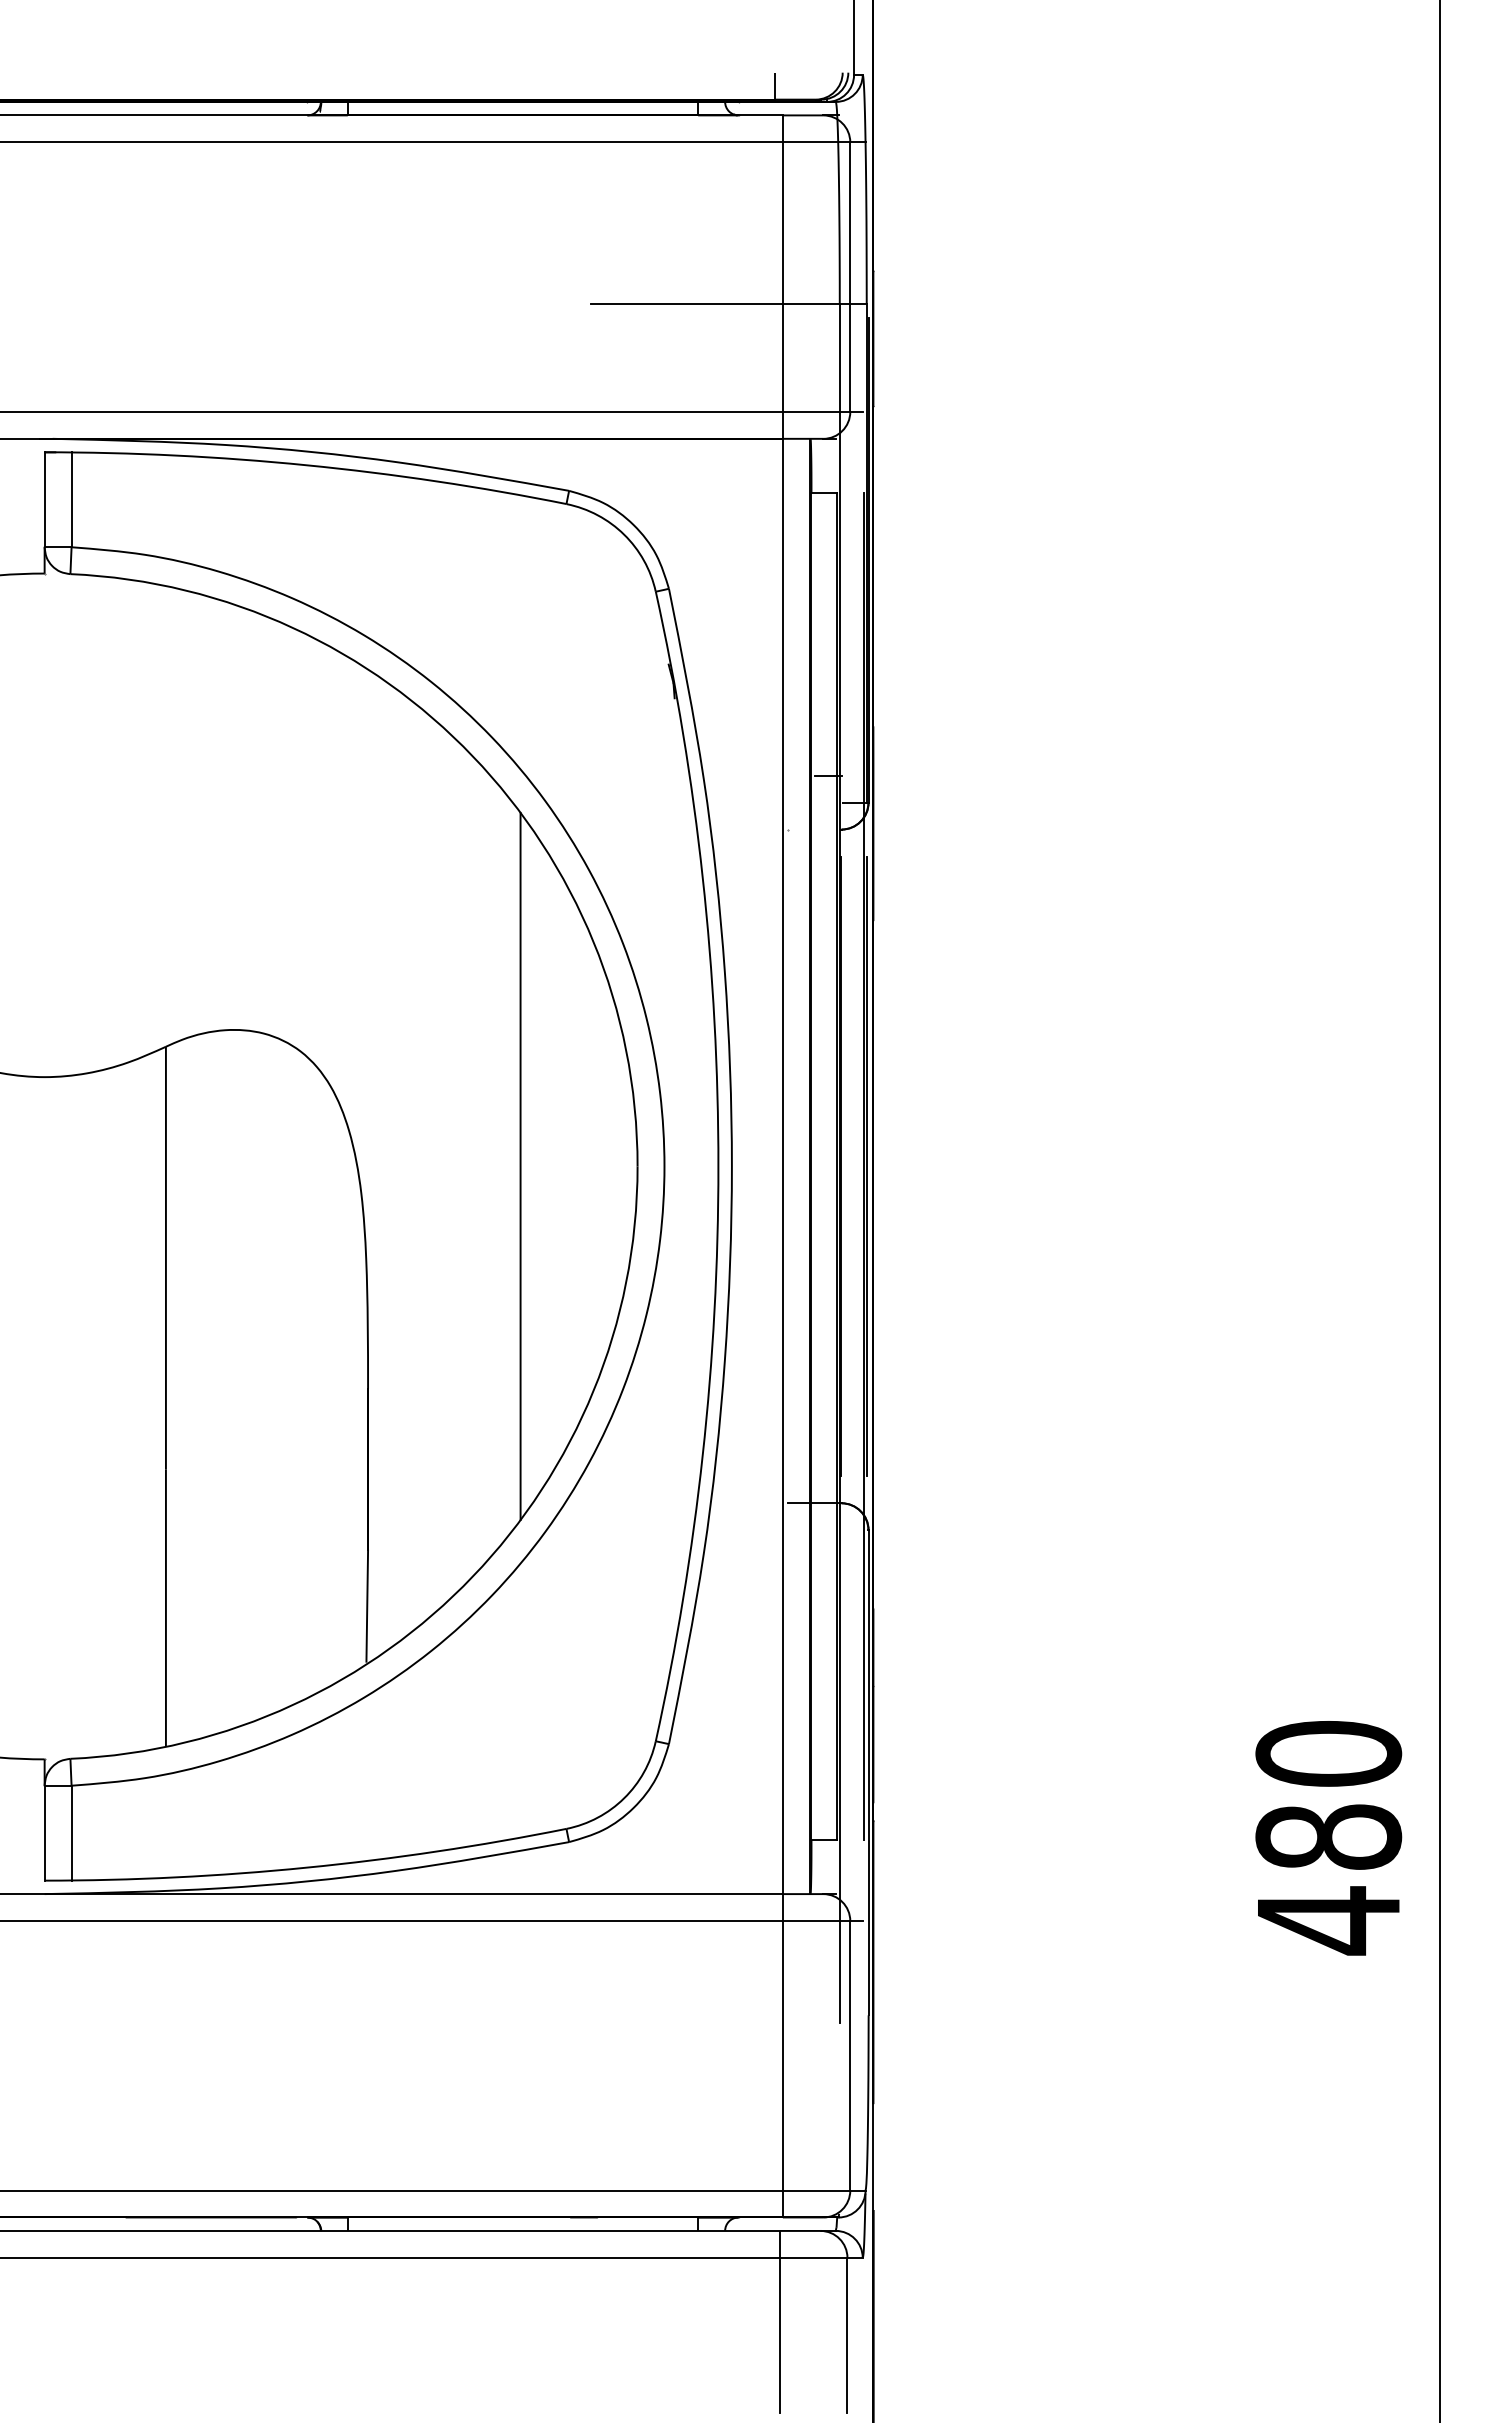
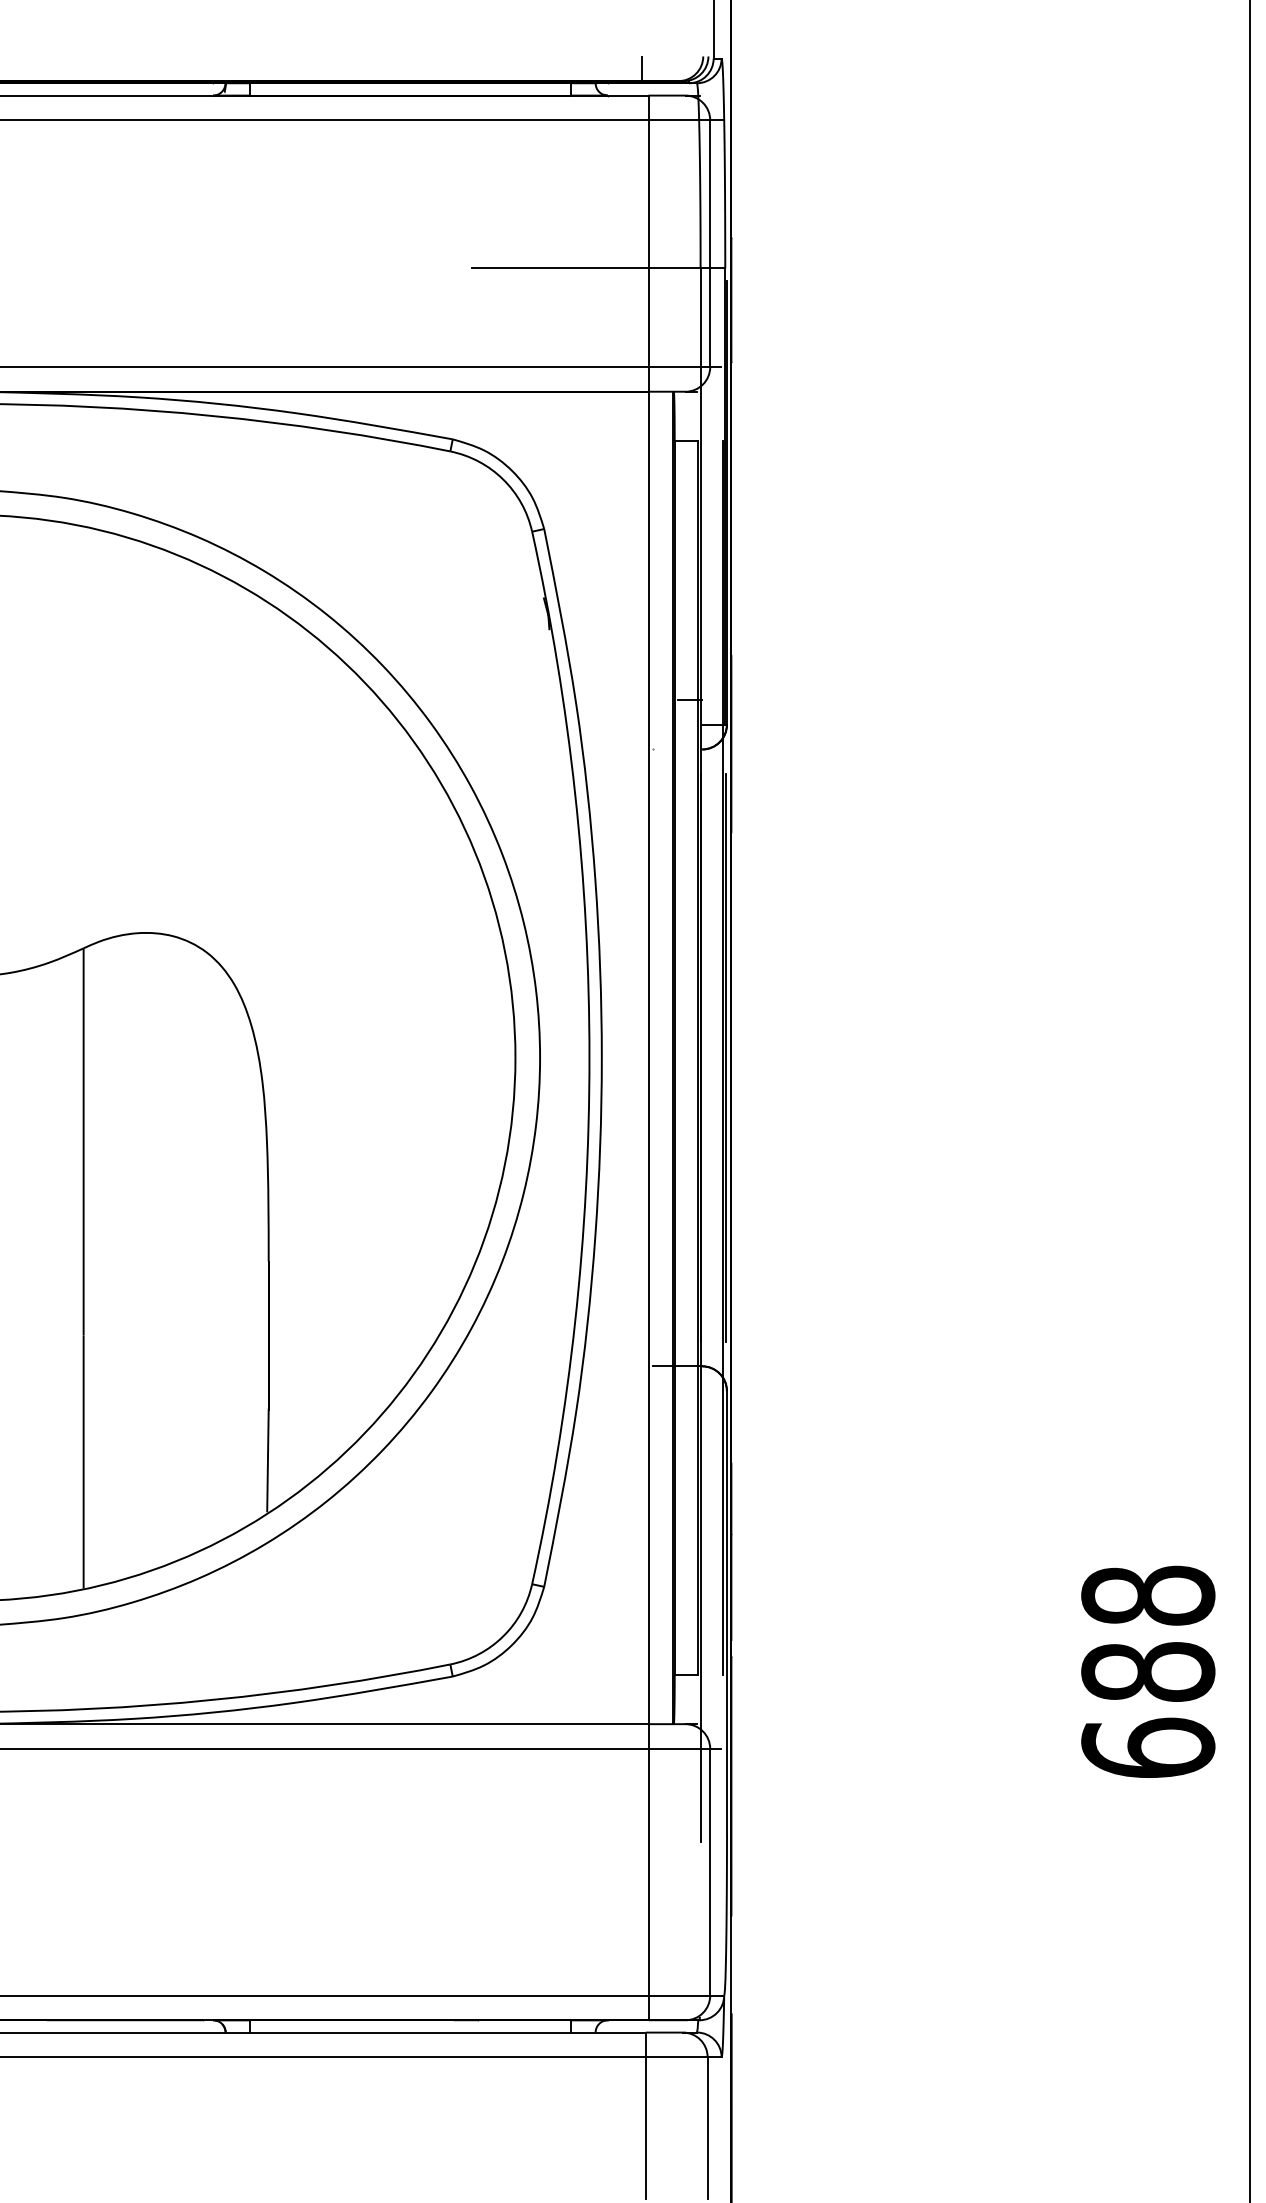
line: (520, 1166) -> (408, 1057), removed
text: (1328, 1838) -> (1148, 1673), 480 -> 688

